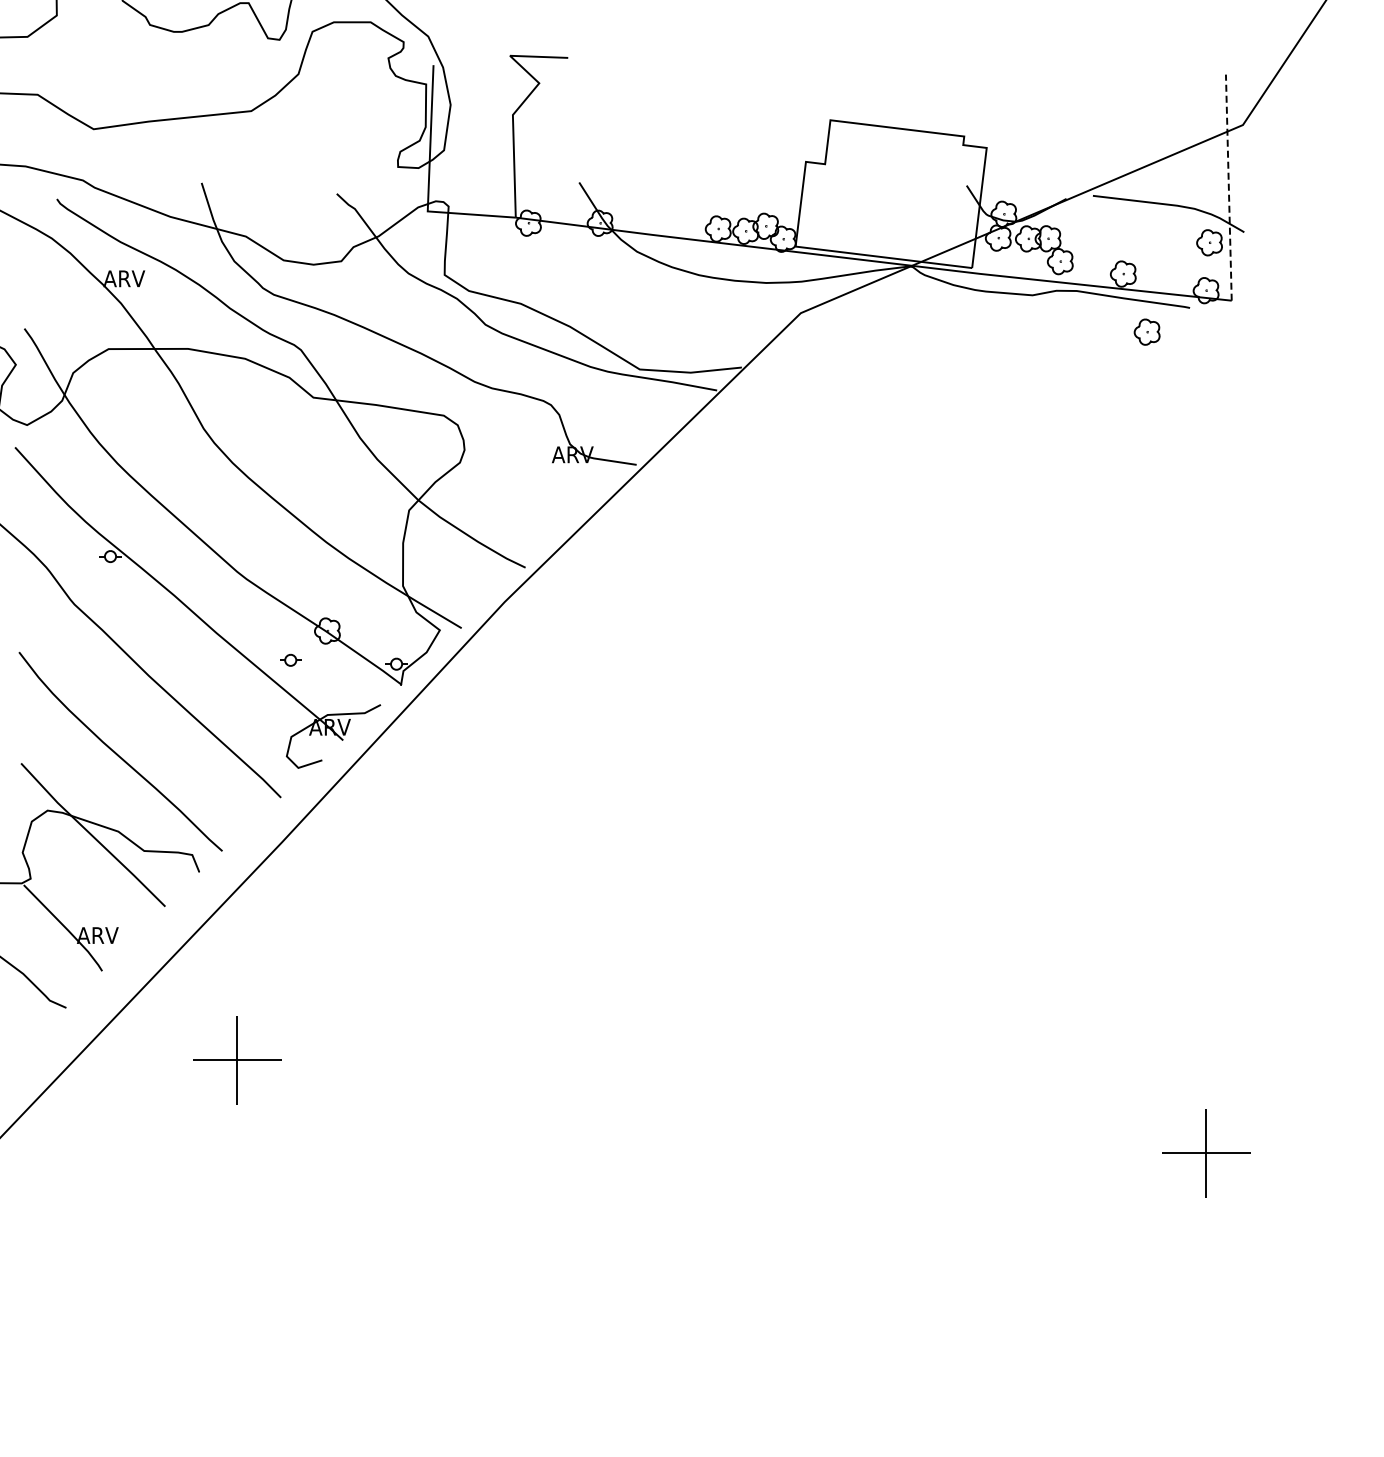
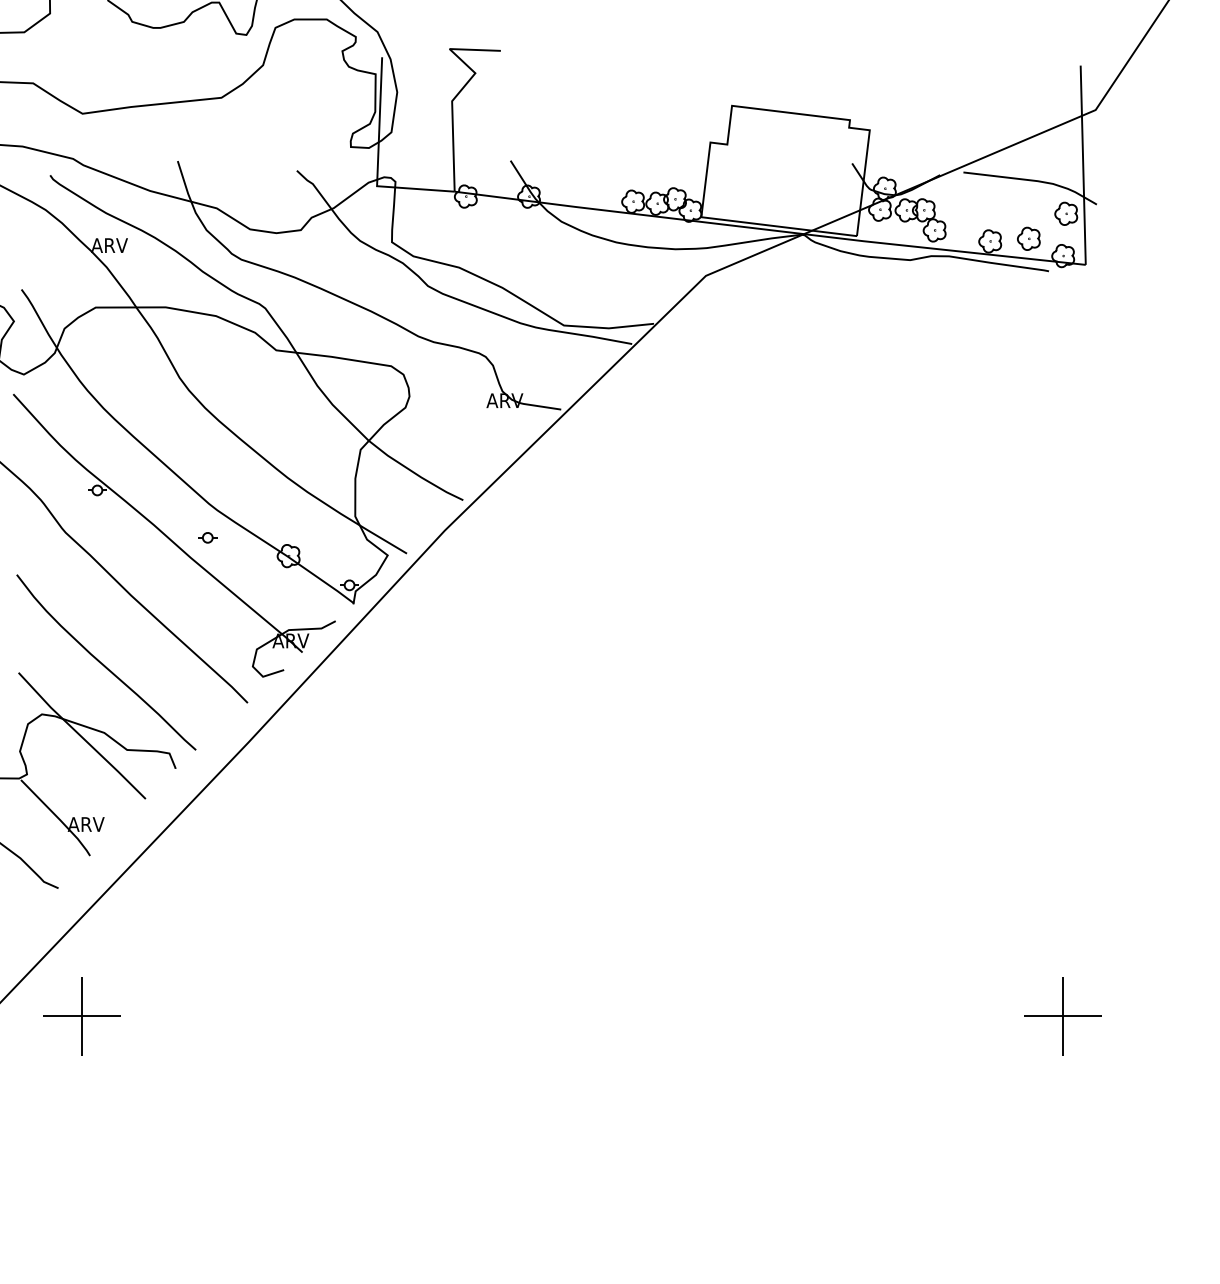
line: (1228, 187) -> (1082, 165), dashed -> solid
part: (1146, 331) -> (1028, 238), moved
part: (290, 659) -> (207, 537), moved
part: (237, 1060) -> (82, 1016), moved

